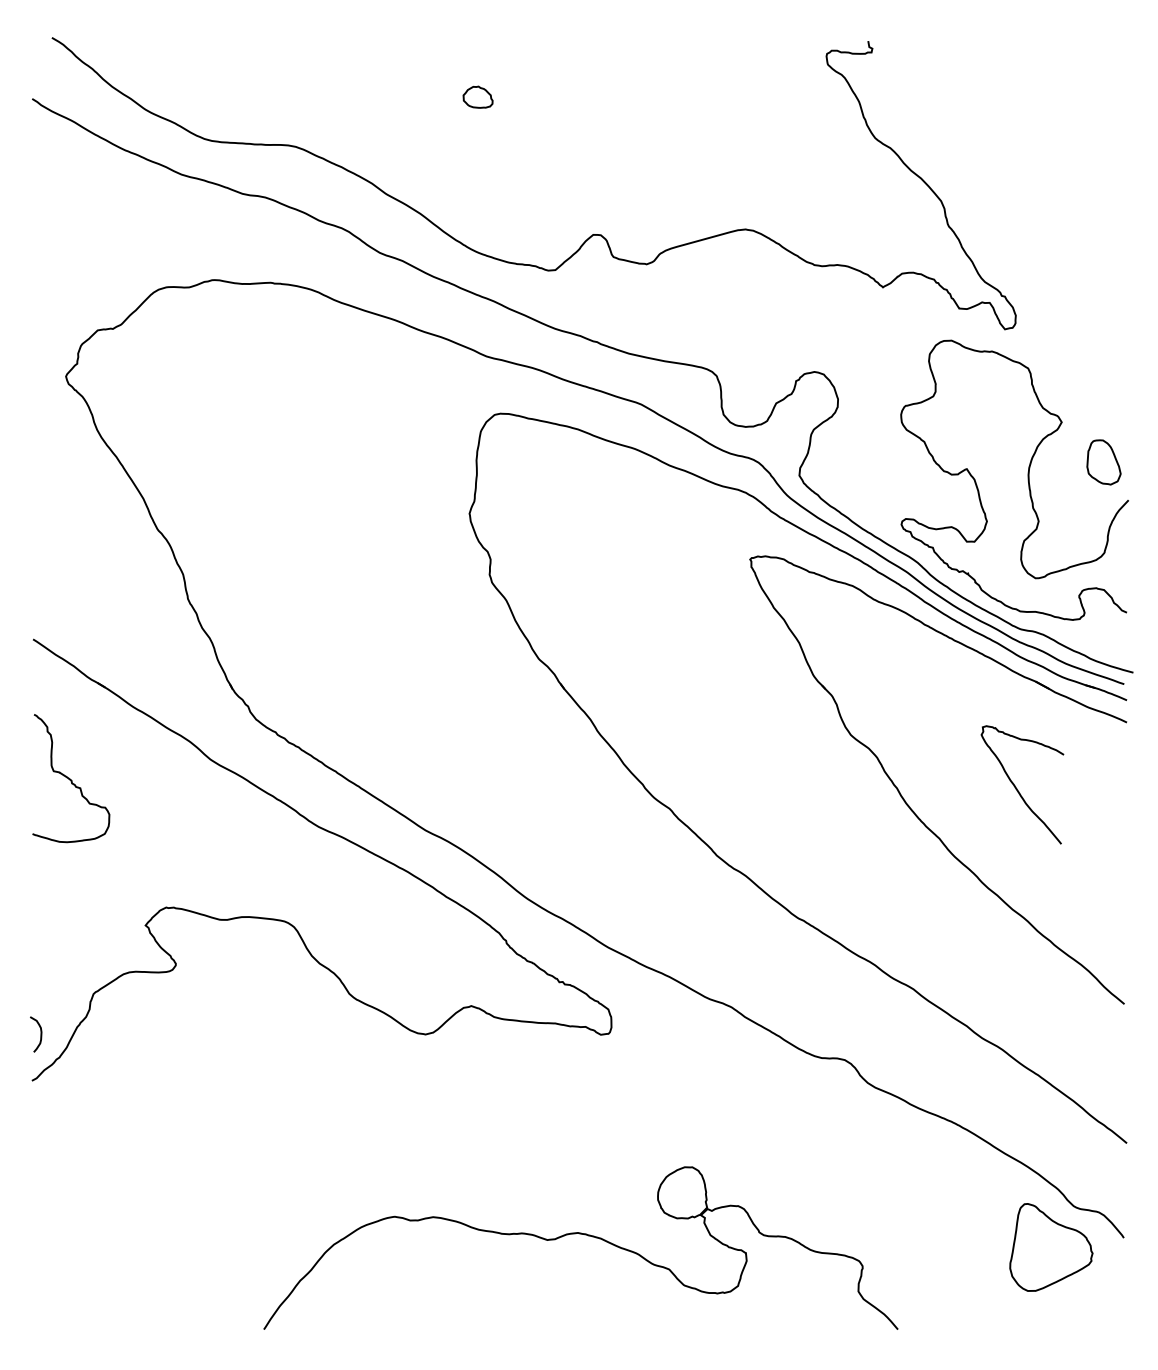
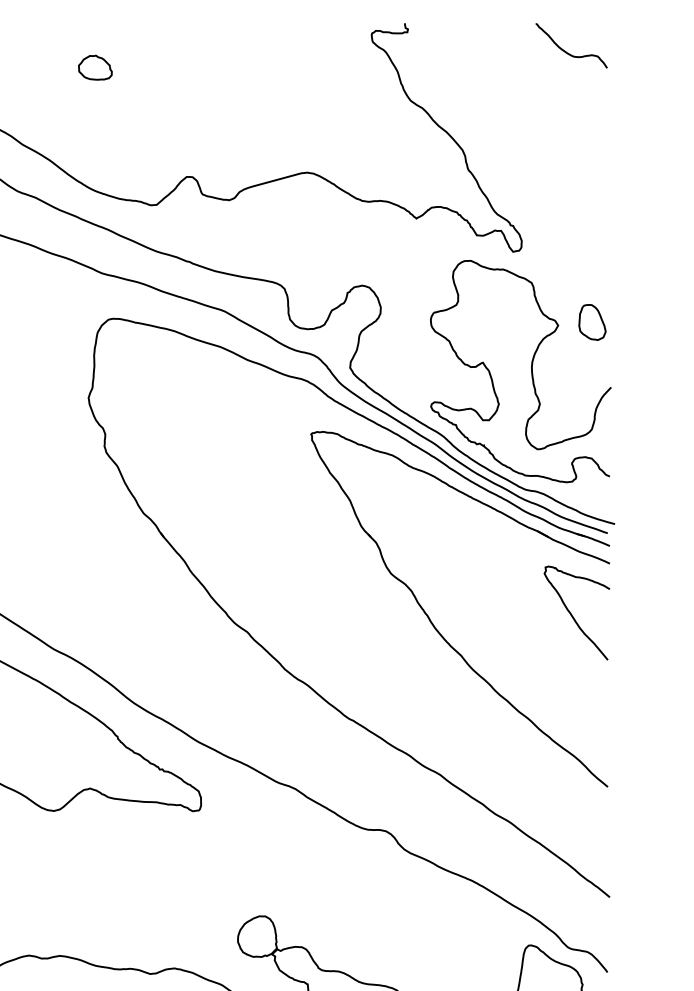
curve: (1073, 77) -> (567, 52), added
part: (477, 97) -> (94, 68), size x1.43
part: (1103, 462) -> (592, 322), moved
curve: (1017, 788) -> (573, 615), moved

